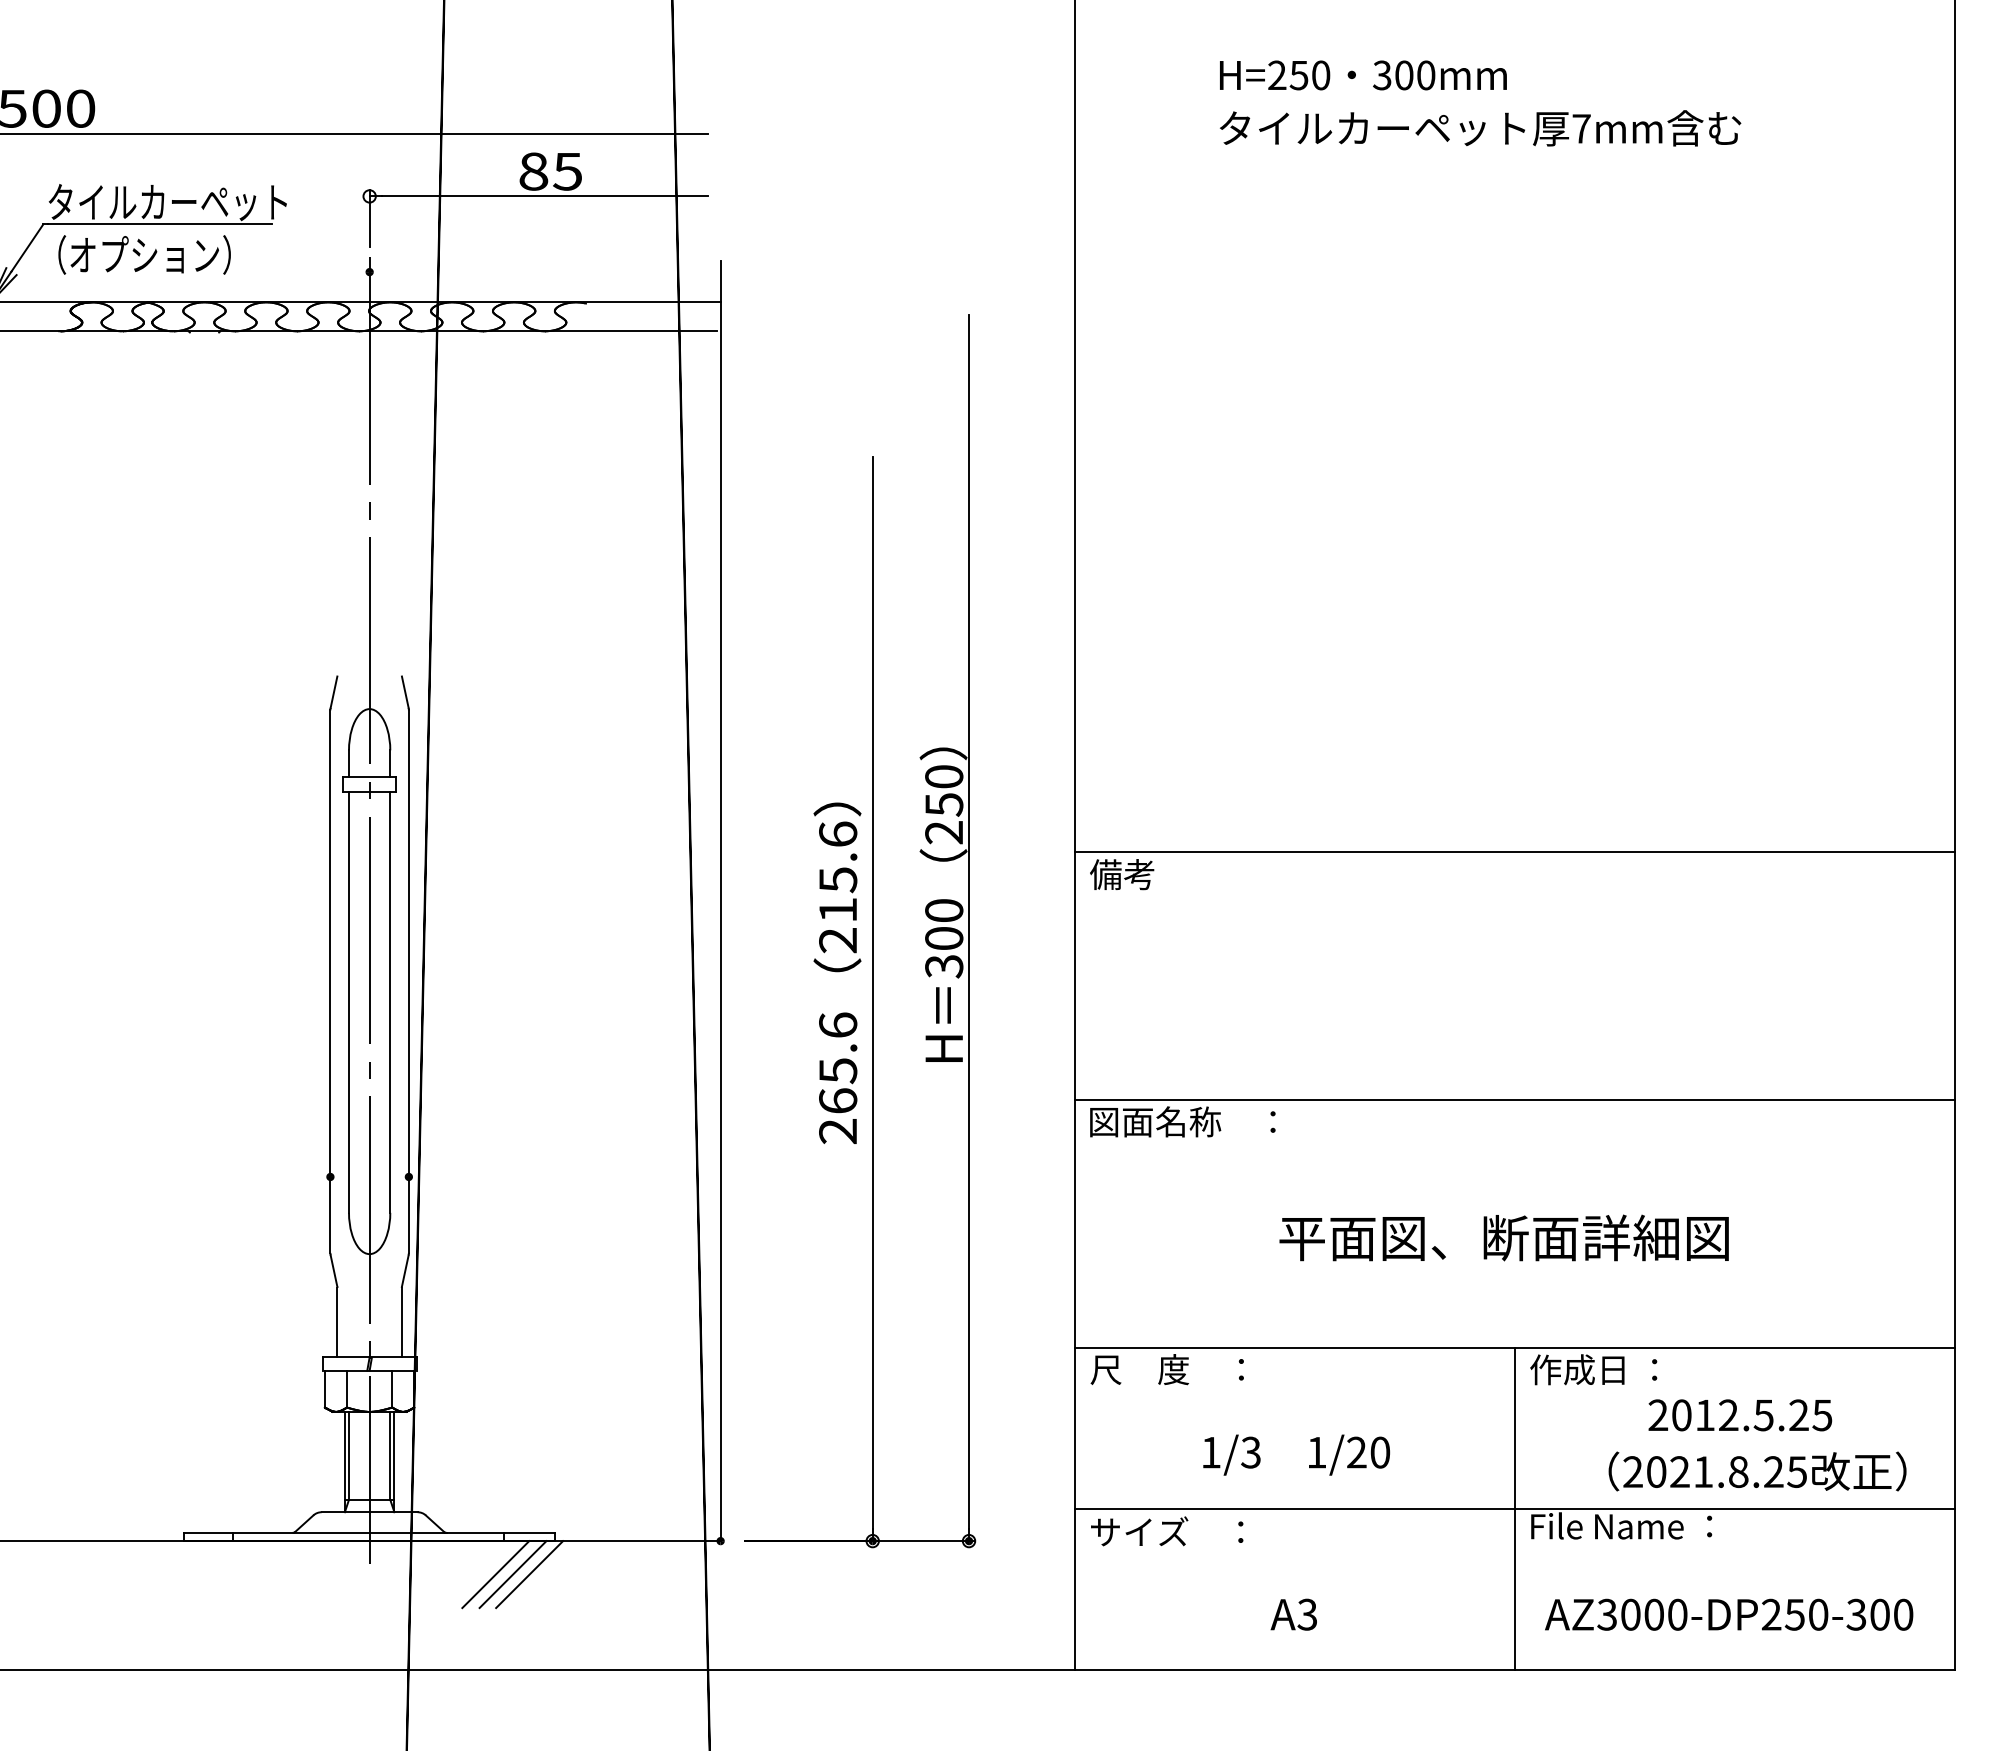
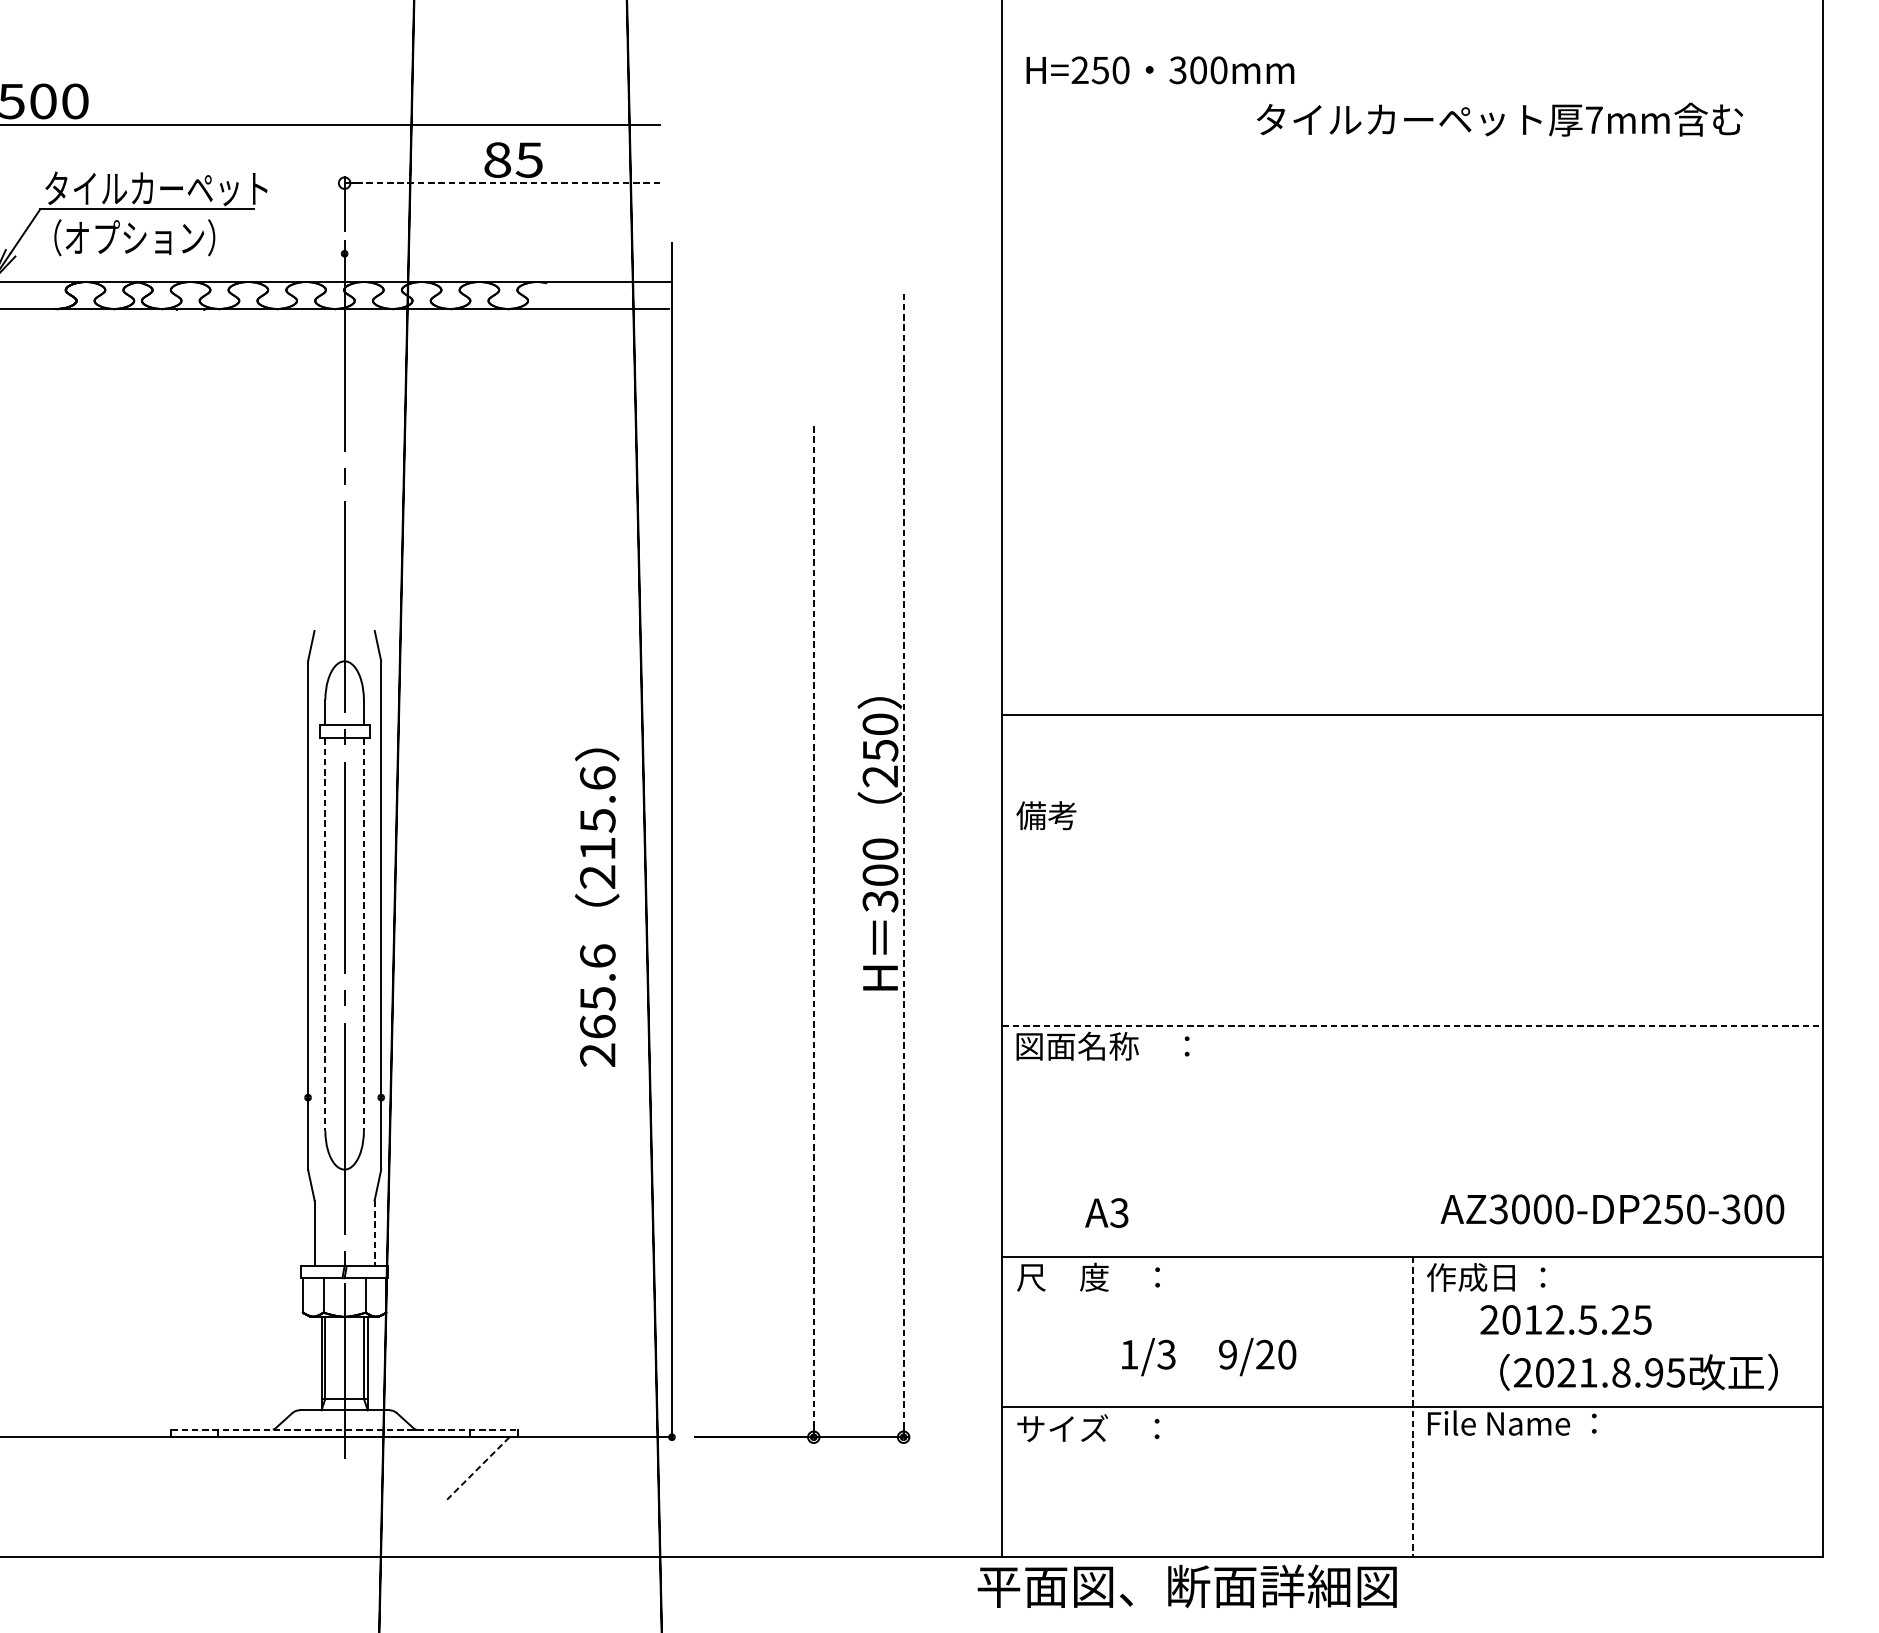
text: (1363, 75) -> (1160, 70), moved
text: (1480, 128) -> (1499, 119), moved
line: (545, 196) -> (508, 183), solid -> dashed
line: (1514, 852) -> (1412, 715), moved
line: (969, 921) -> (904, 859), solid -> dashed
text: (837, 972) -> (597, 906), moved
line: (872, 992) -> (813, 925), solid -> dashed
line: (349, 1002) -> (325, 934), solid -> dashed
line: (390, 1002) -> (364, 934), solid -> dashed
line: (1514, 1099) -> (1412, 1025), solid -> dashed
text: (1503, 1237) -> (1186, 1585), moved
line: (401, 1322) -> (374, 1233), solid -> dashed
text: (1740, 1415) -> (1566, 1320), moved
text: (1316, 1452) -> (1227, 1354), 1/20 -> 9/20
text: (1773, 1472) -> (1653, 1373), 2021.8.25 -> 2021.8.95
line: (1514, 1509) -> (1412, 1407), solid -> dashed
line: (369, 1532) -> (344, 1429), solid -> dashed
line: (495, 1574) -> (462, 1468), removed
line: (512, 1574) -> (477, 1468), solid -> dashed
line: (529, 1574) -> (493, 1468), removed
text: (1293, 1614) -> (1106, 1212), moved
text: (1729, 1614) -> (1612, 1209), moved

